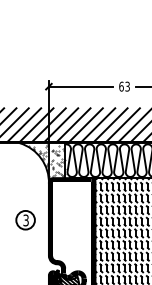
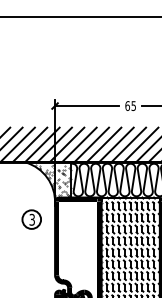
text: (127, 86) -> (133, 105), 63 -> 65
part: (25, 220) -> (31, 219), moved

